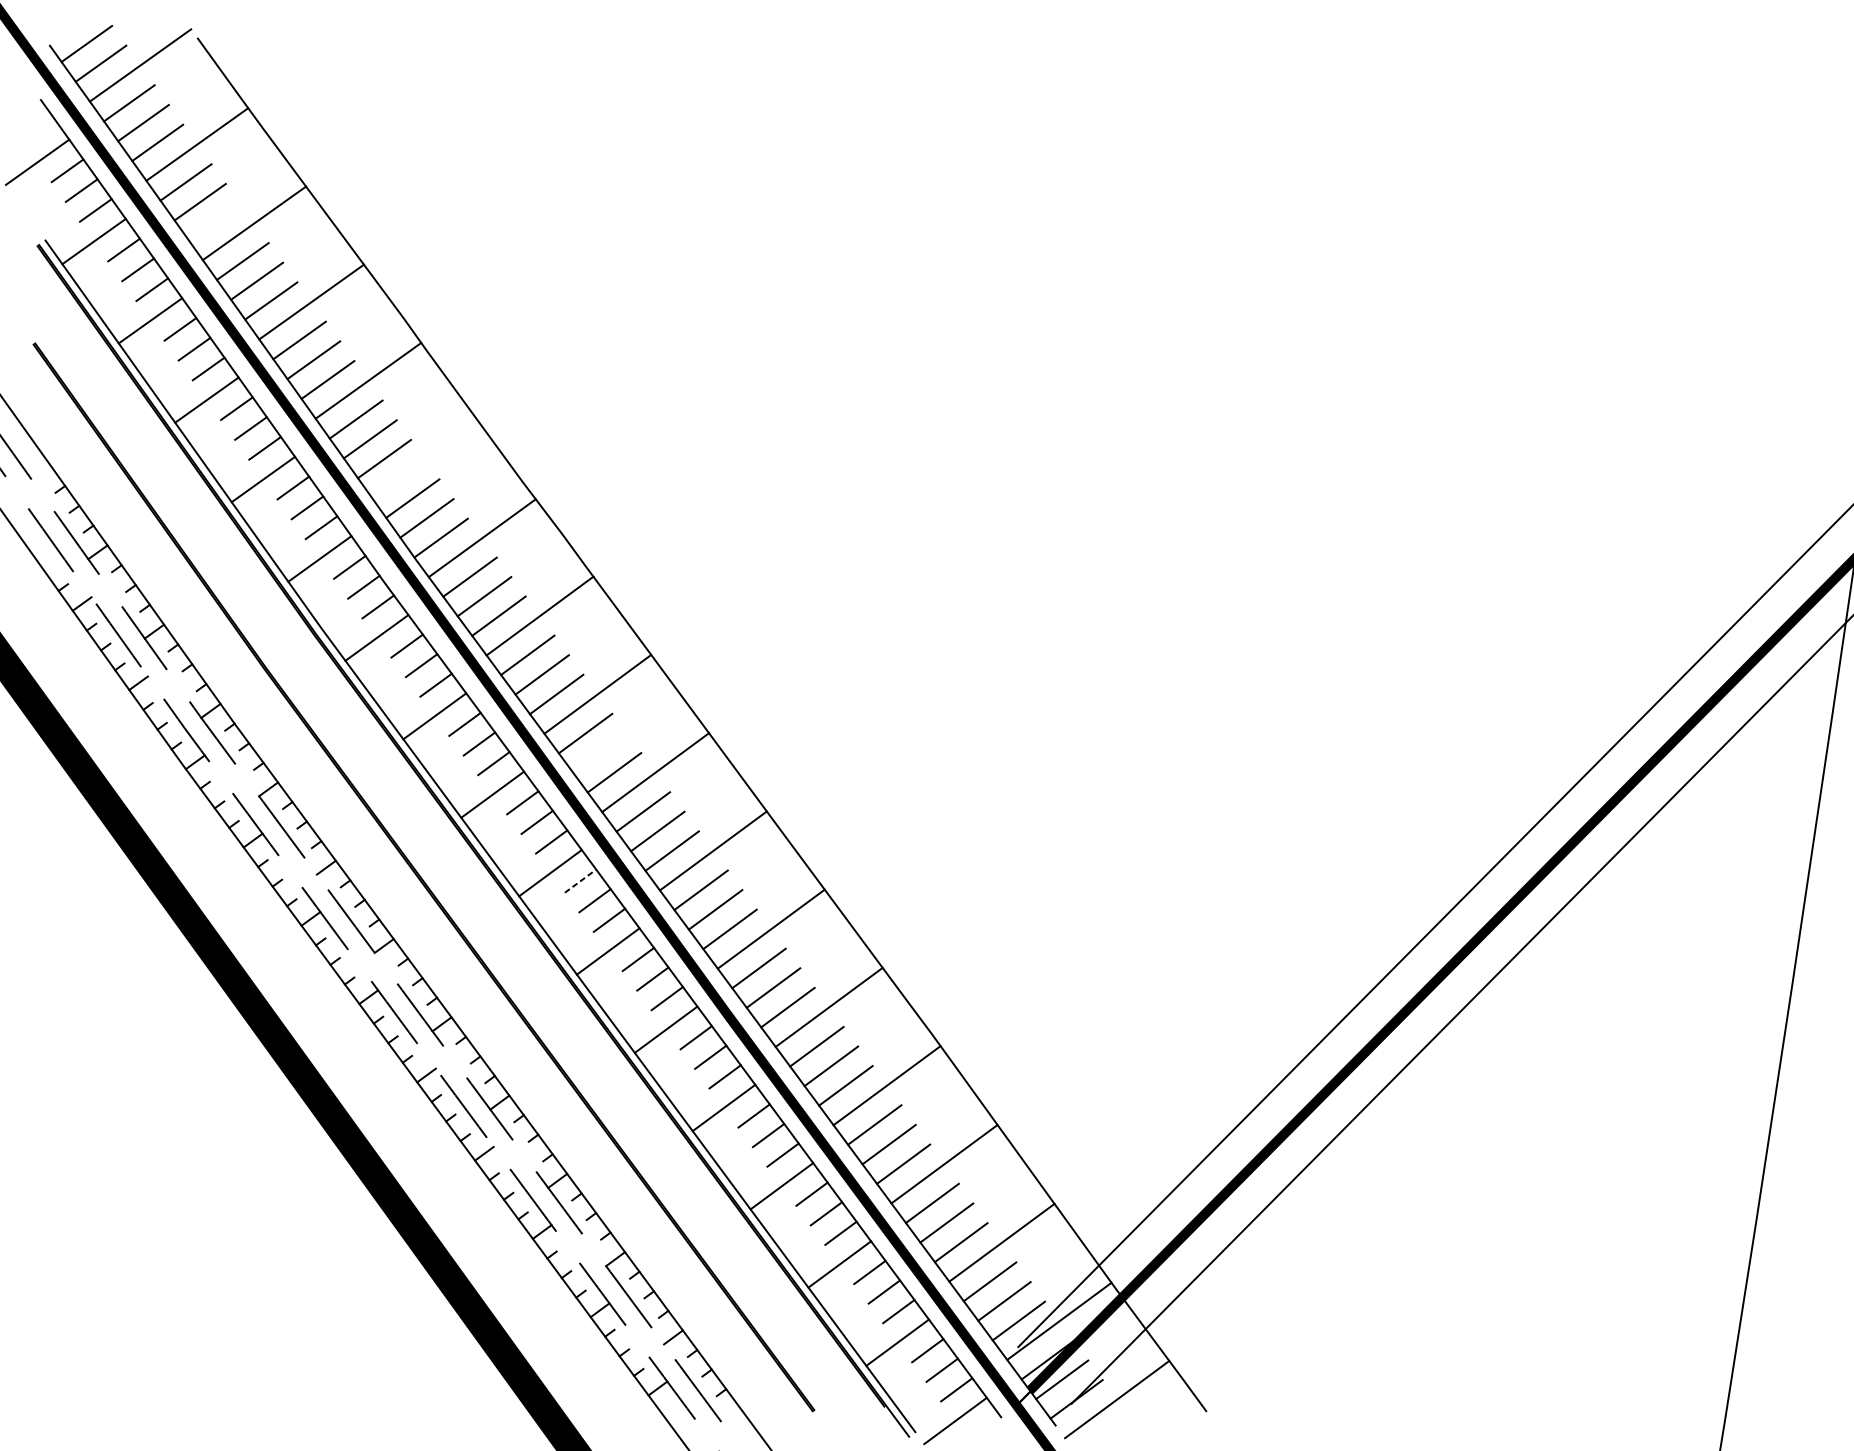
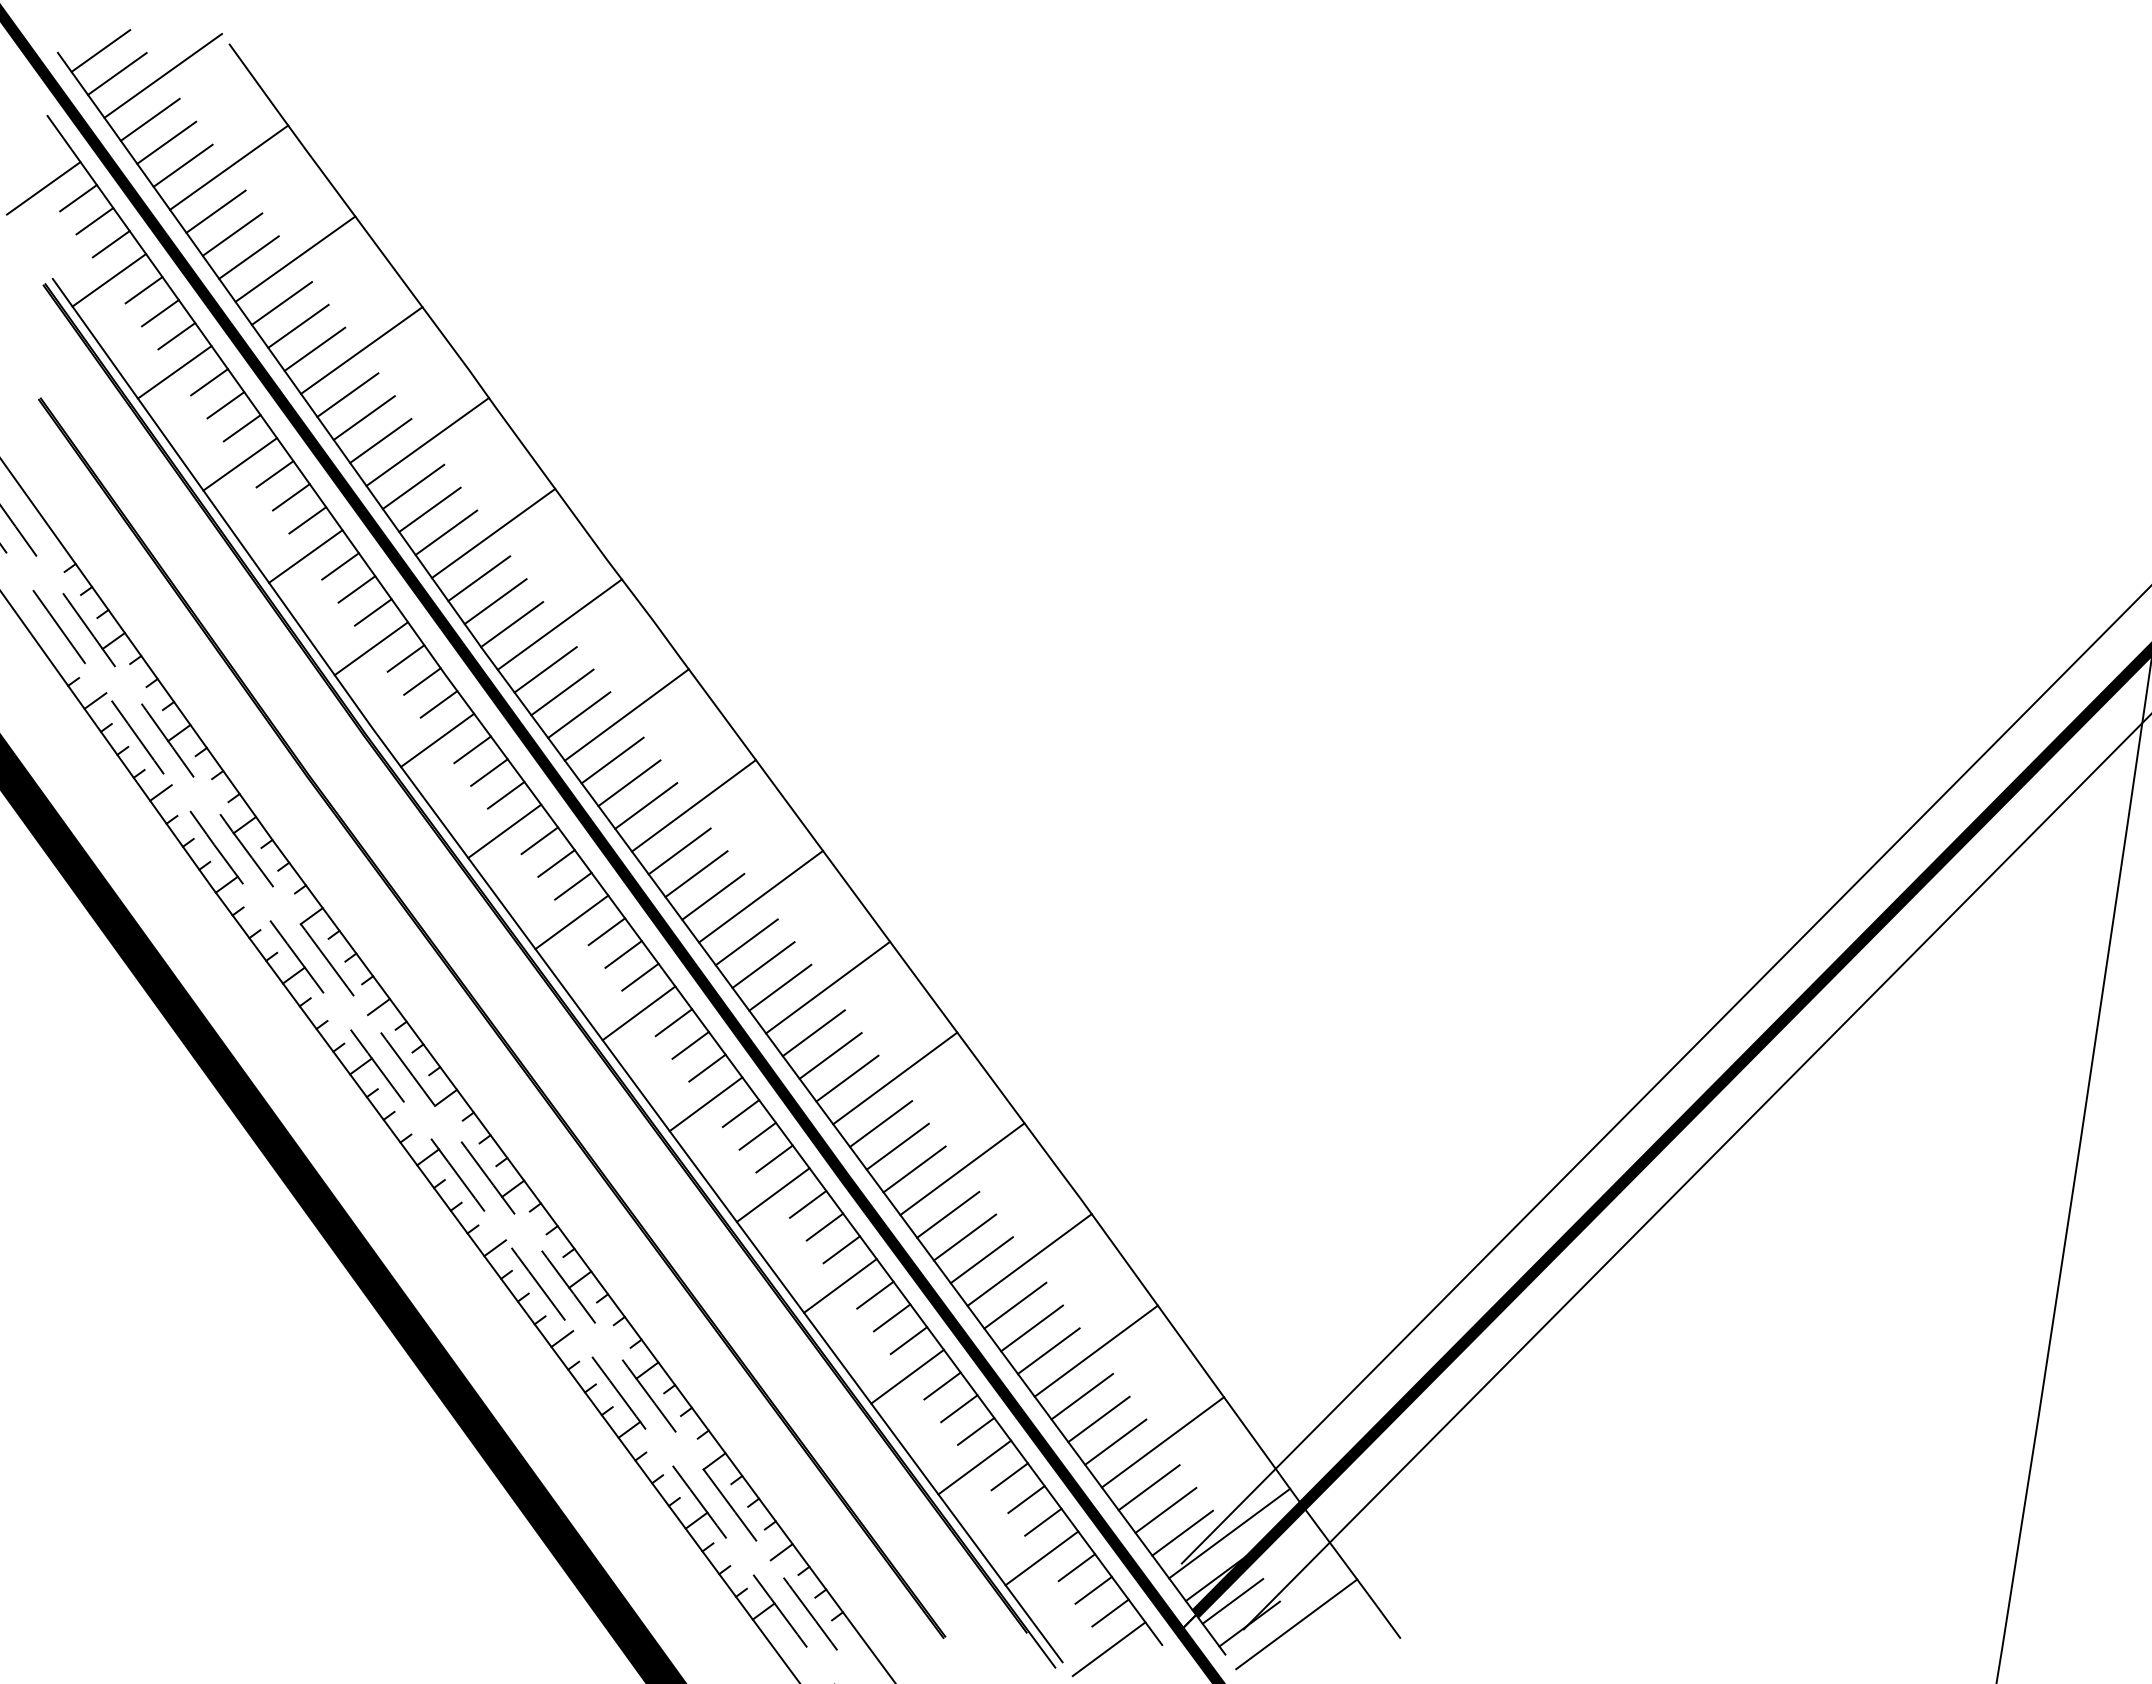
line: (214, 221) -> (248, 257), added
line: (425, 459) -> (493, 533), added
line: (600, 753) -> (696, 874), added
line: (580, 881) -> (673, 1022), dashed -> solid

